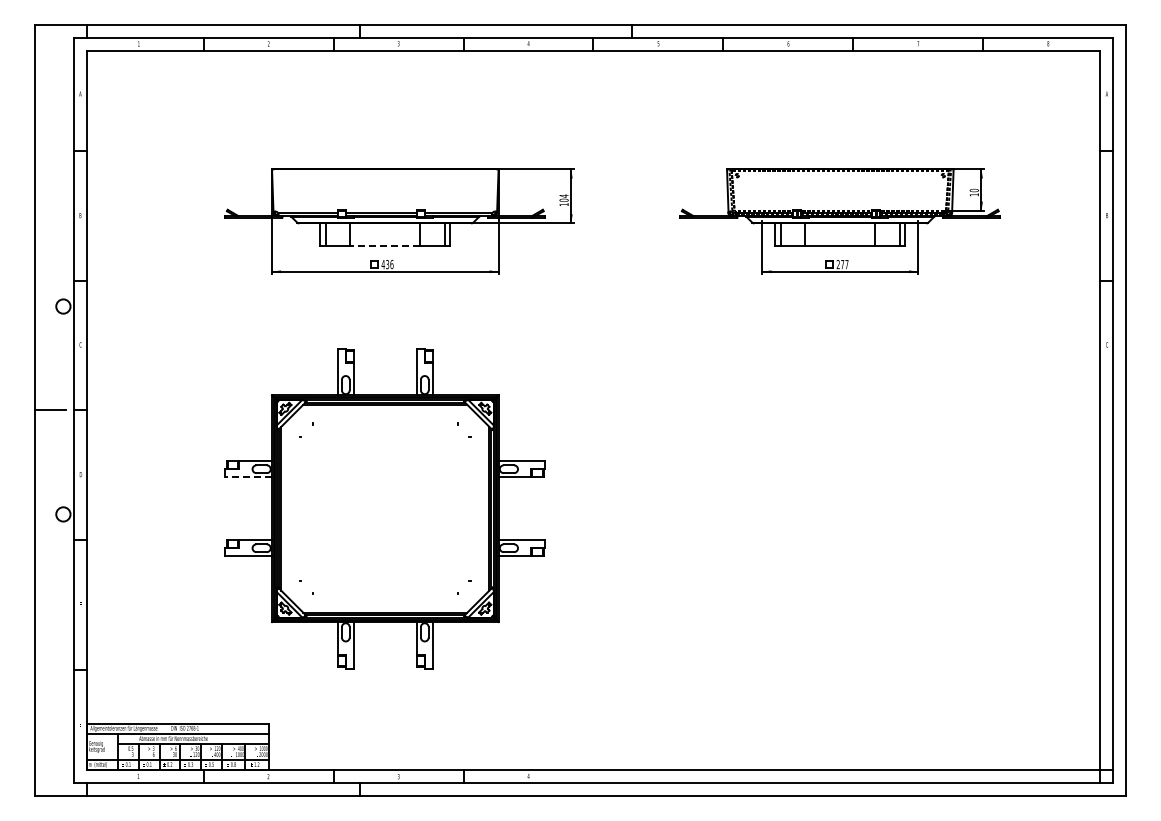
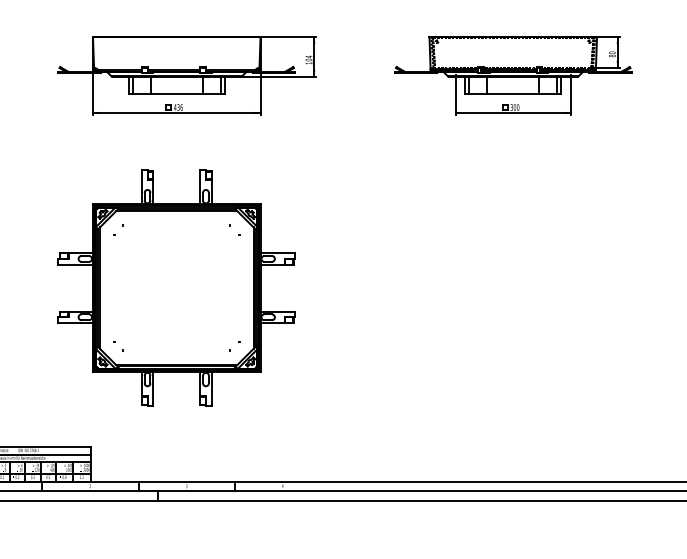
text: (973, 194) -> (611, 55), 10 -> 80
line: (384, 245) -> (176, 93), dashed -> solid
text: (842, 264) -> (514, 107), 277 -> 300
line: (248, 477) -> (75, 265), dashed -> solid

